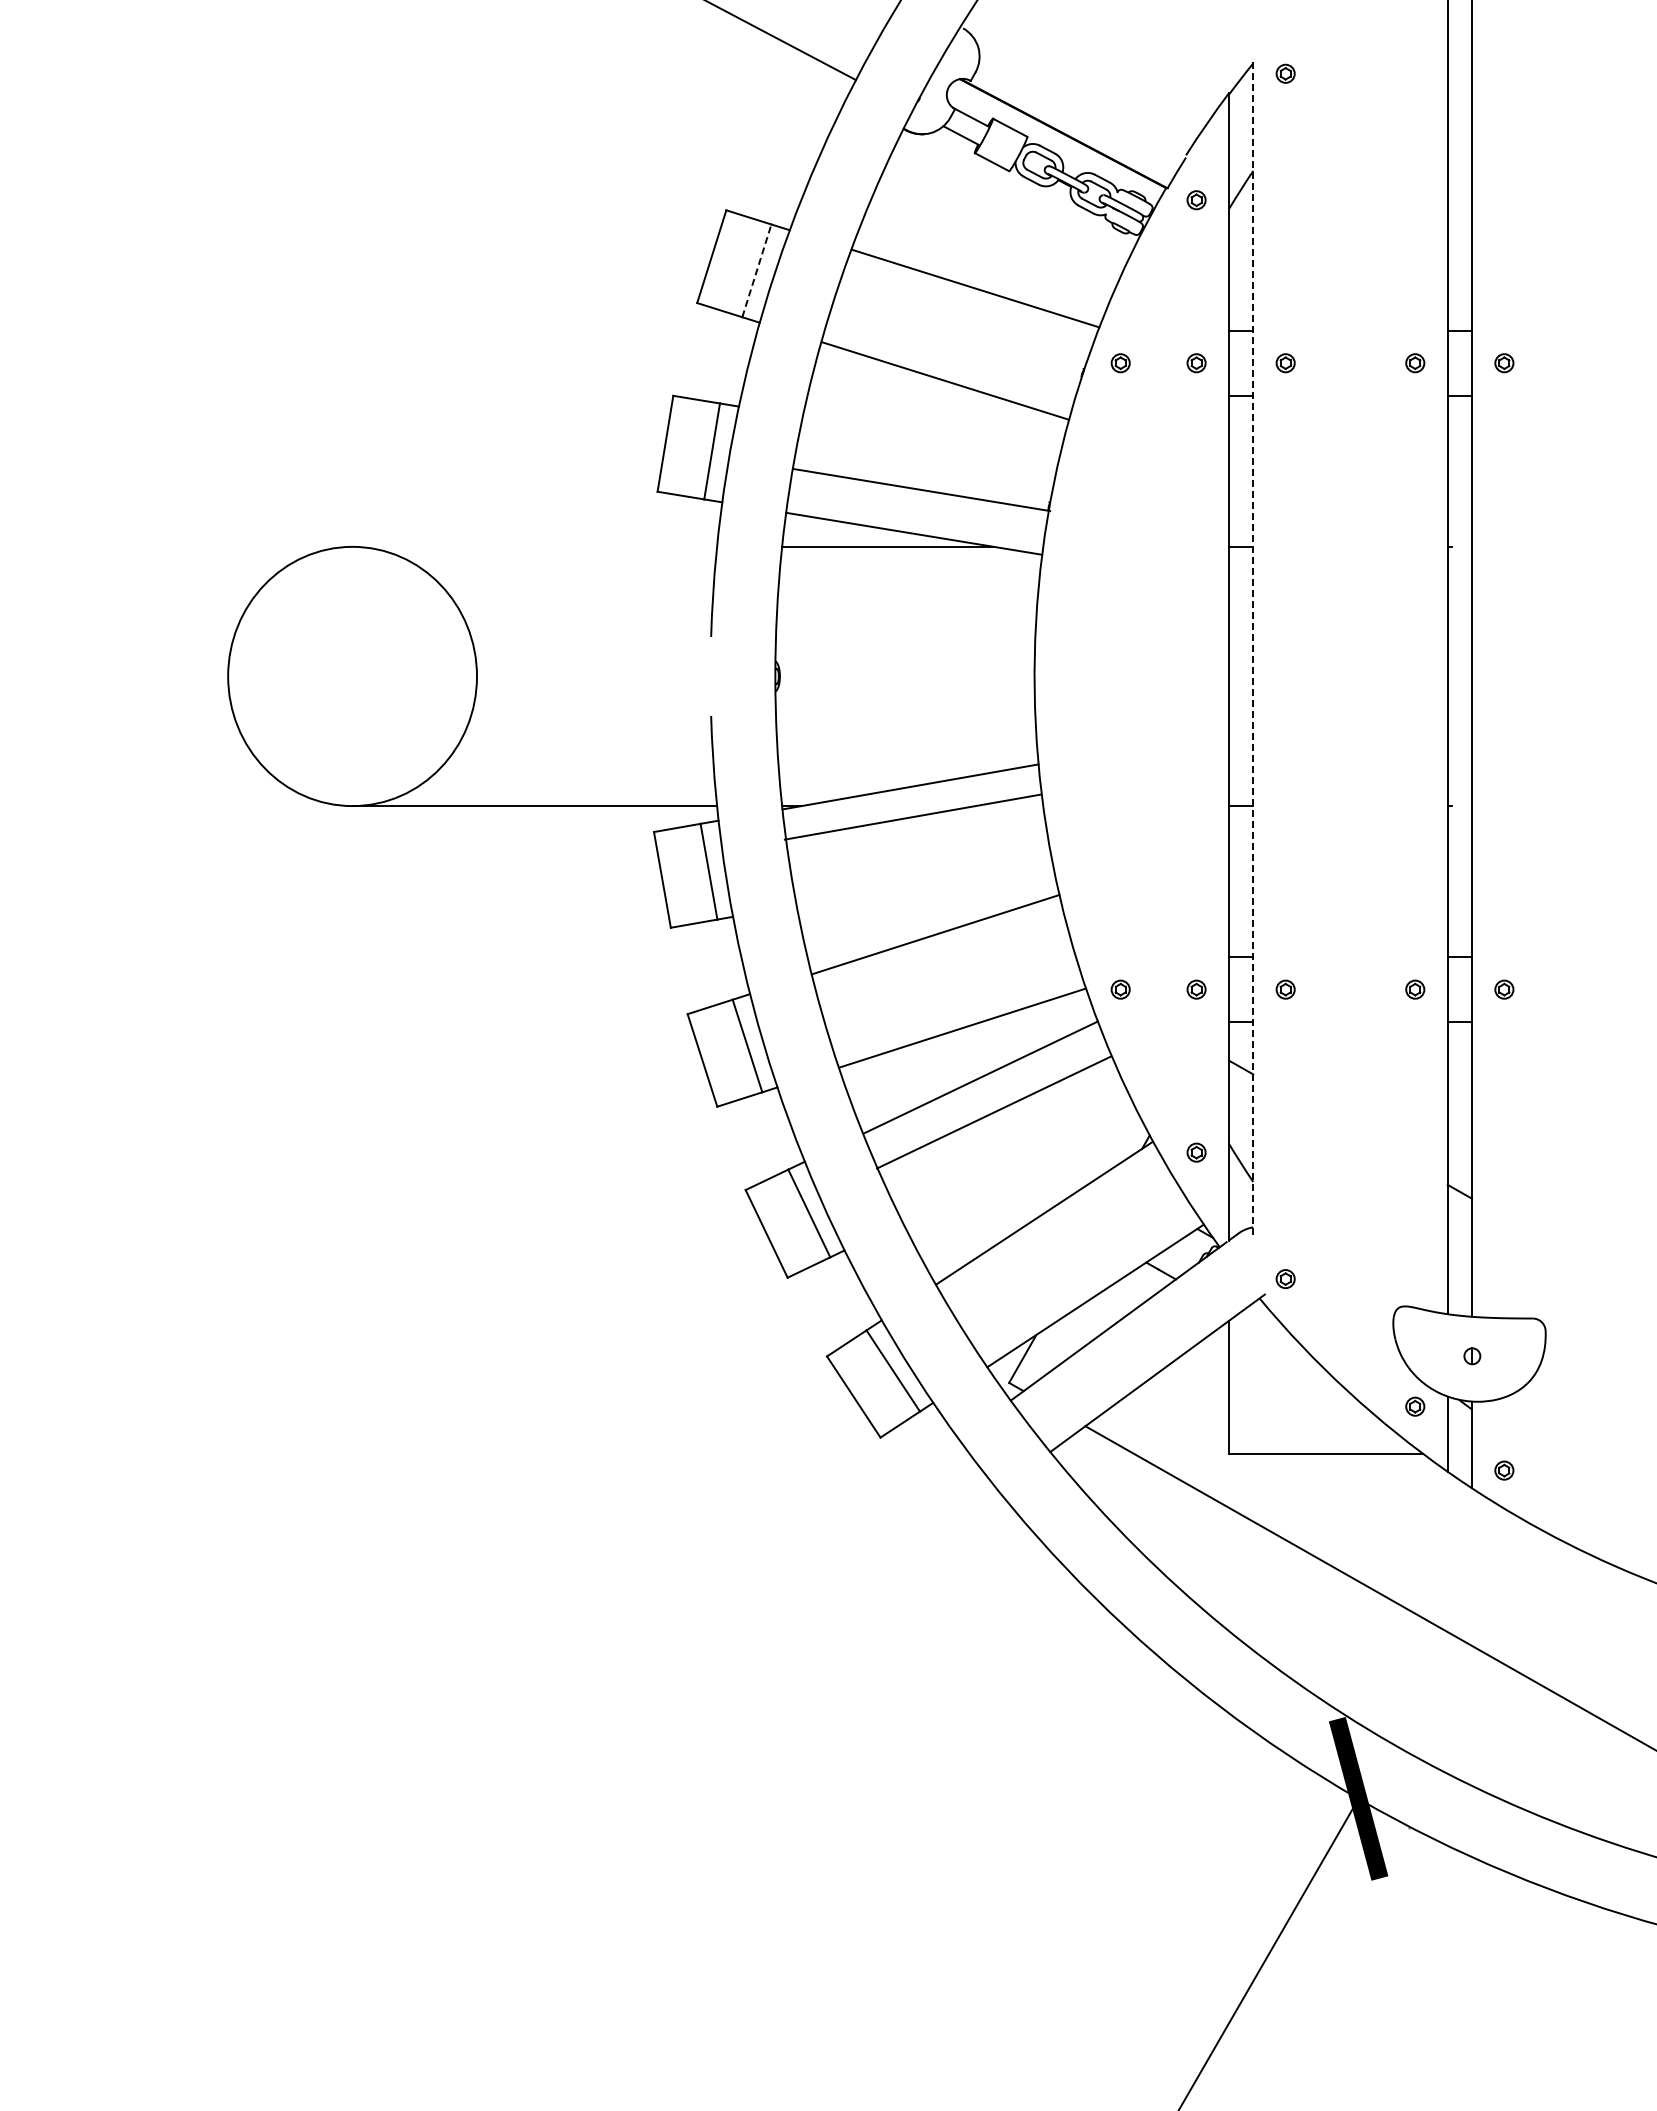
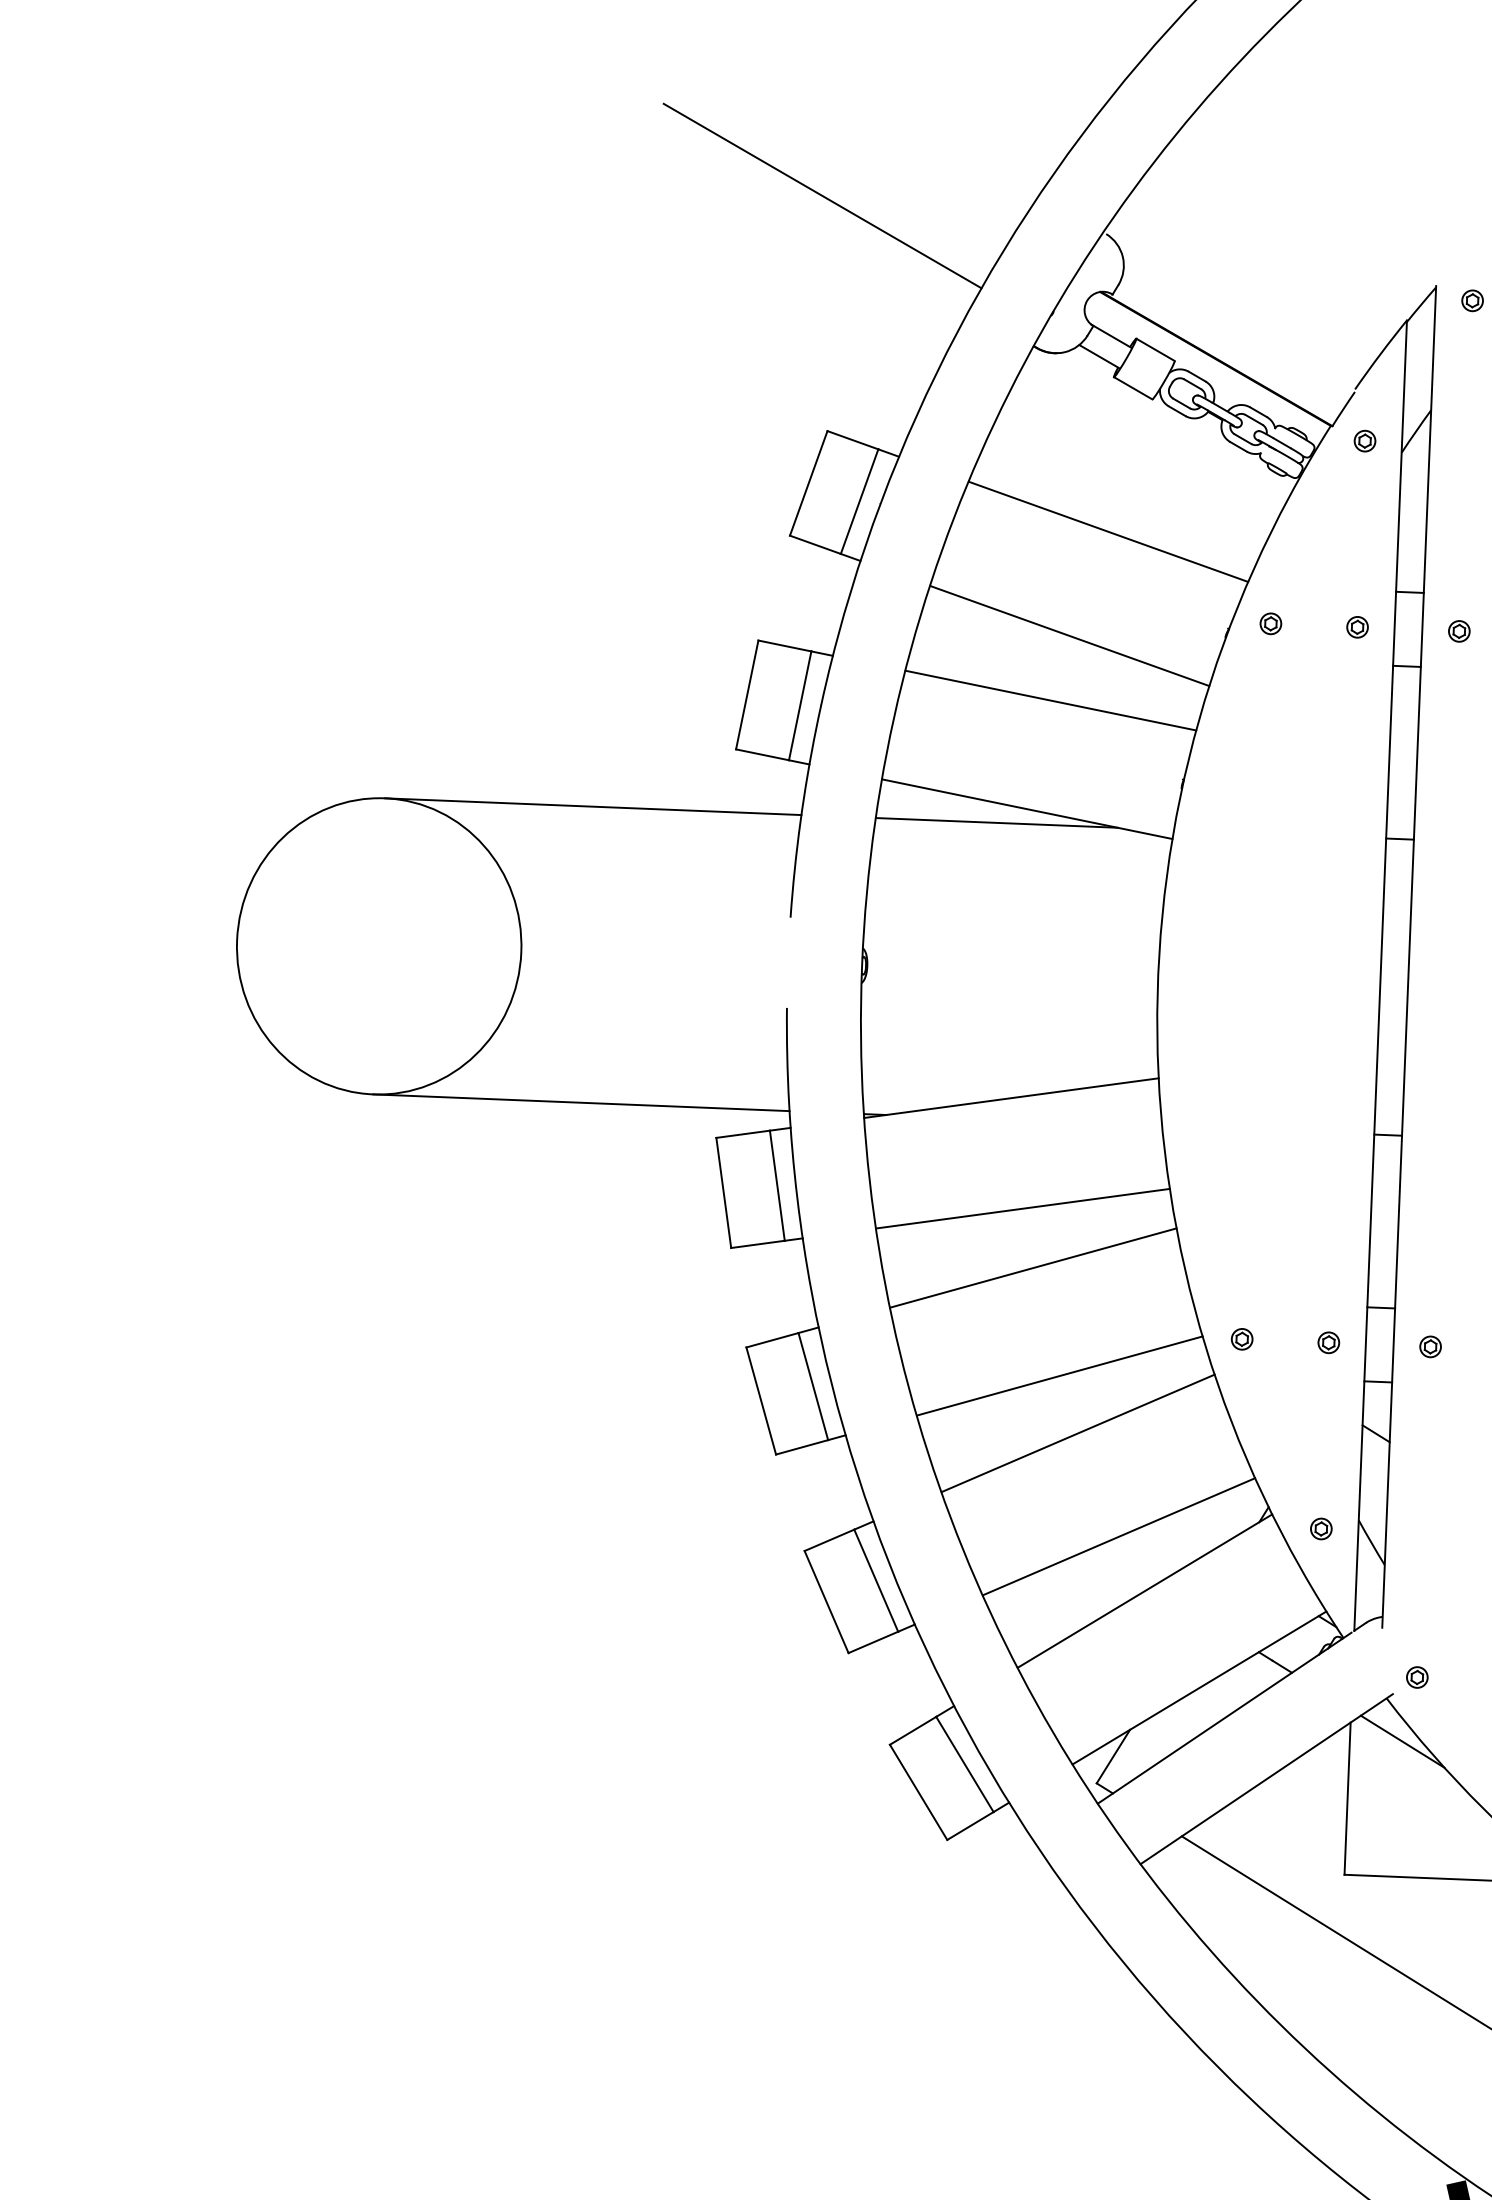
line: (756, 270) -> (859, 501), dashed -> solid
line: (921, 490) -> (1050, 701), moved
line: (534, 546) -> (592, 806), added
line: (1253, 650) -> (1409, 958), dashed -> solid
line: (912, 816) -> (1022, 1207), moved
line: (993, 1112) -> (1118, 1536), moved
line: (1274, 1335) -> (1401, 1741), added

